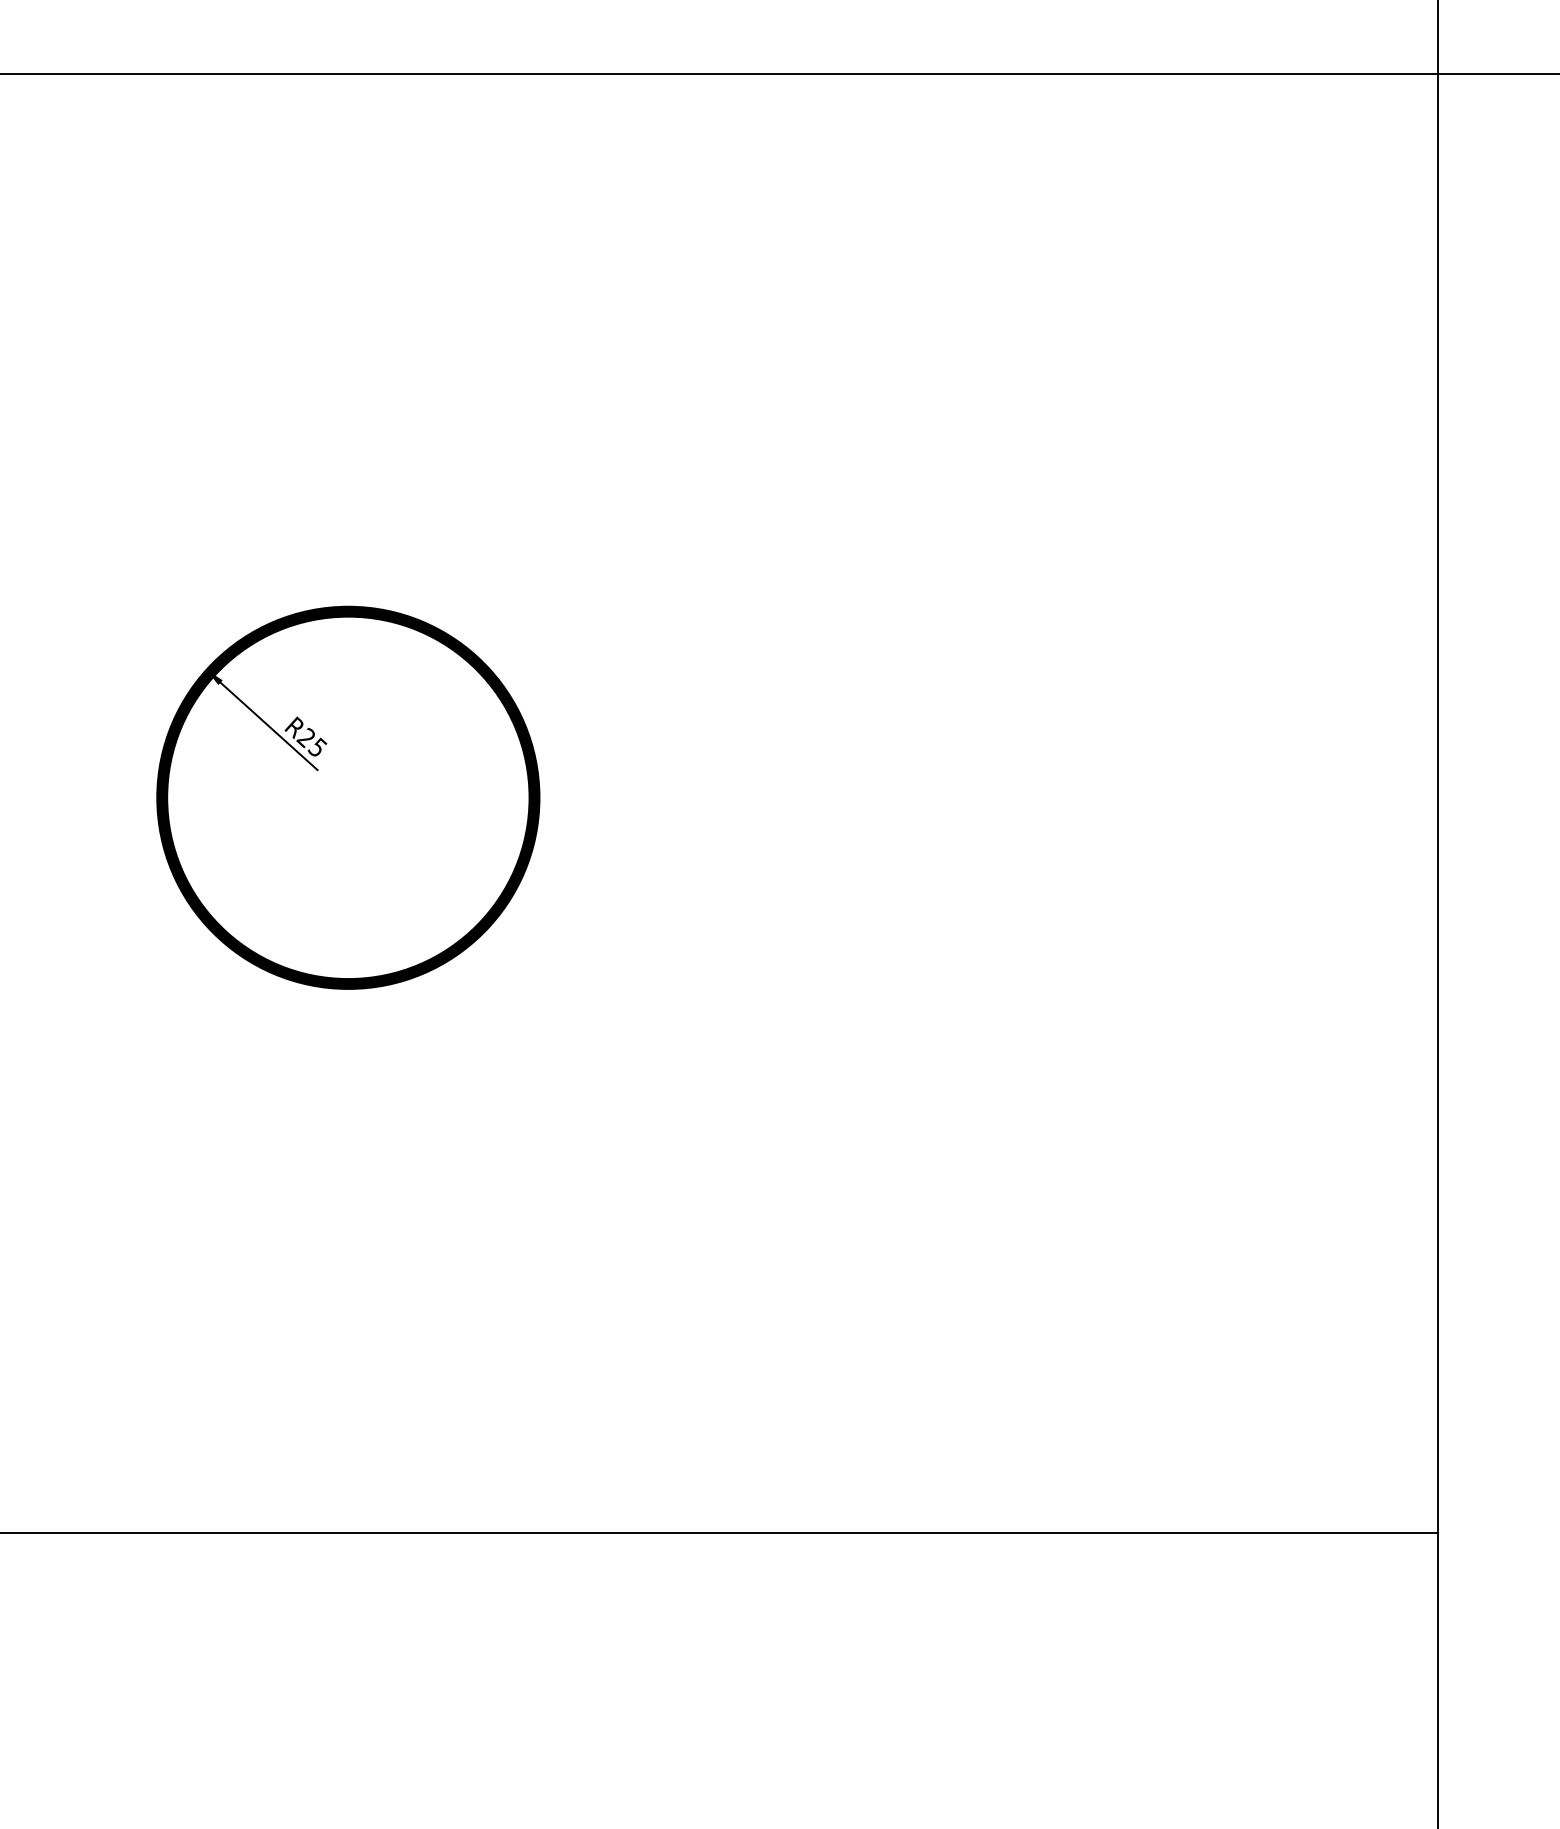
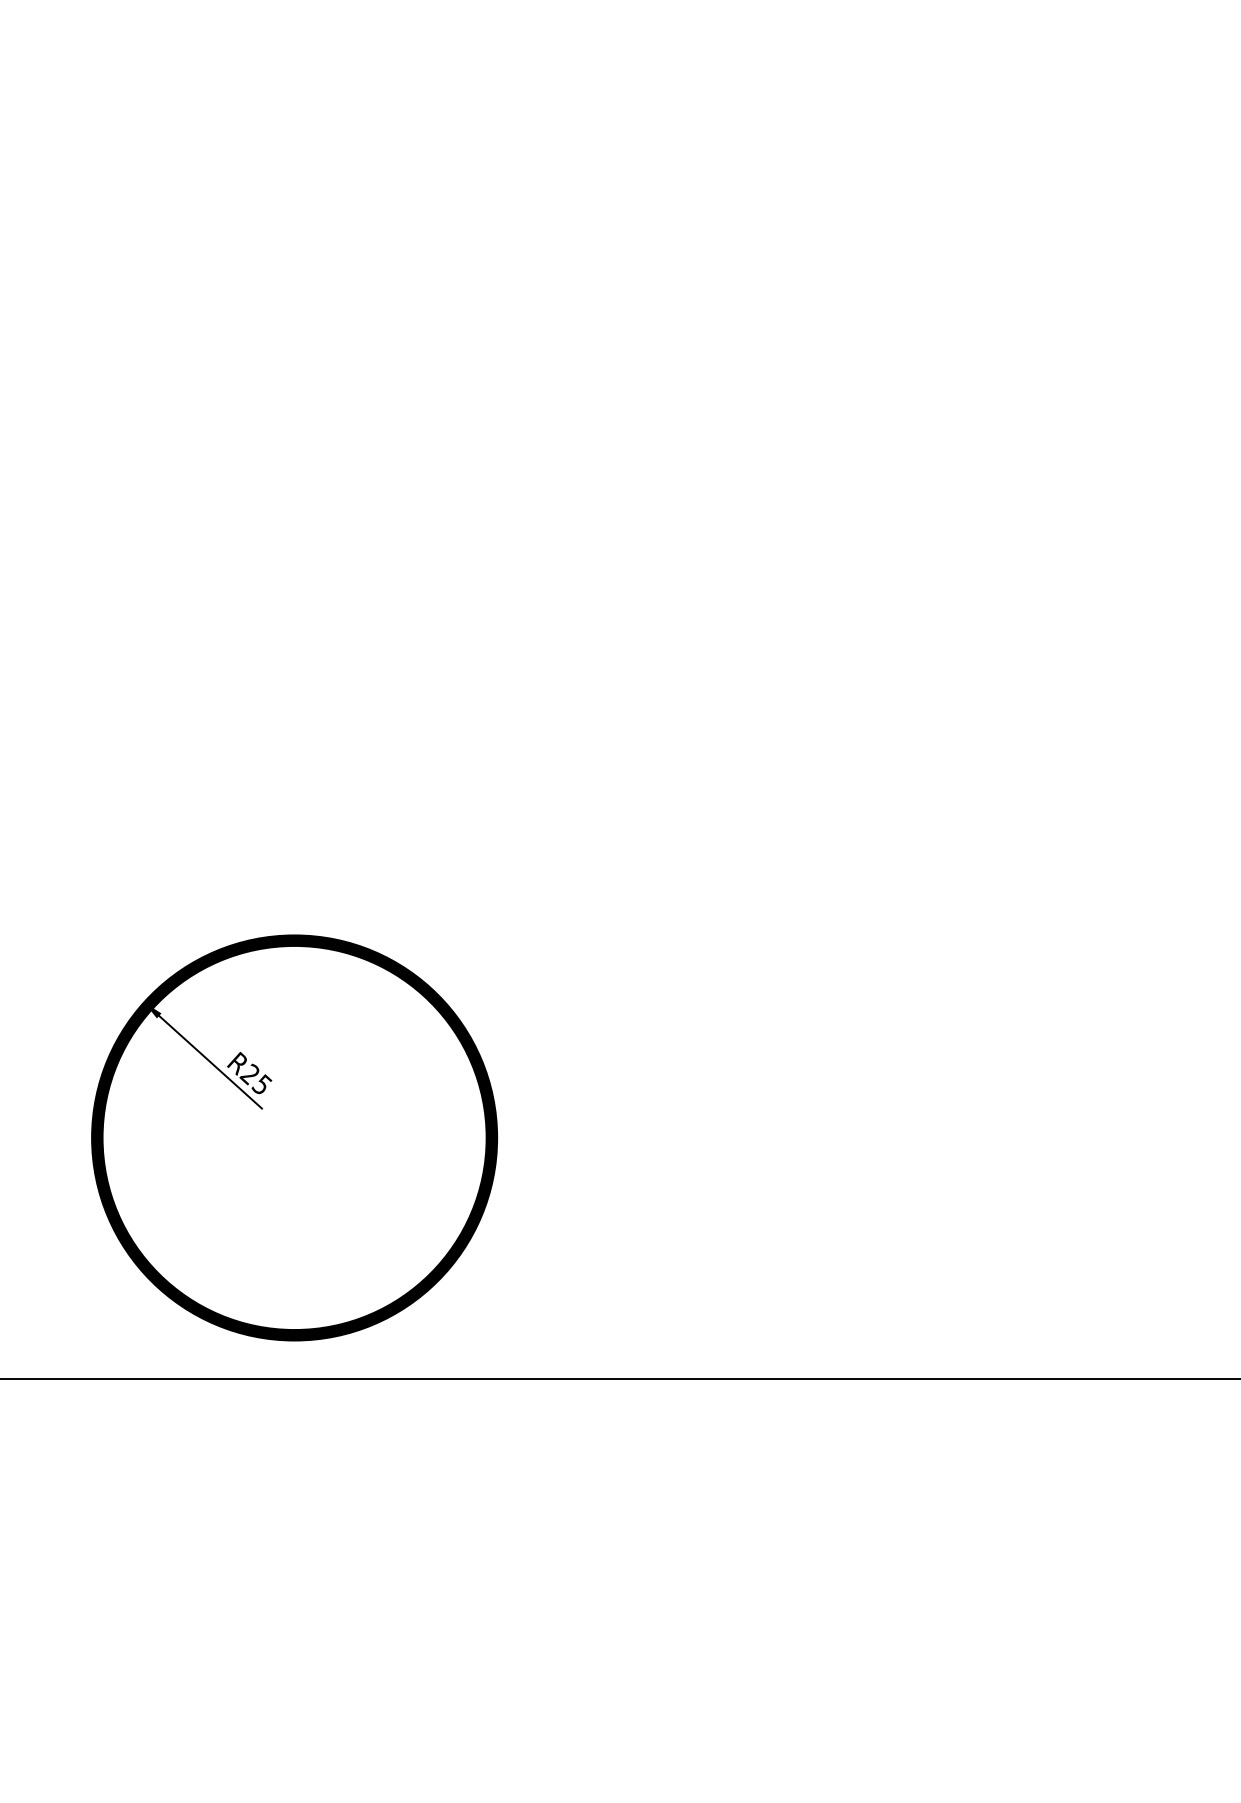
part: (348, 797) -> (294, 1137), moved

